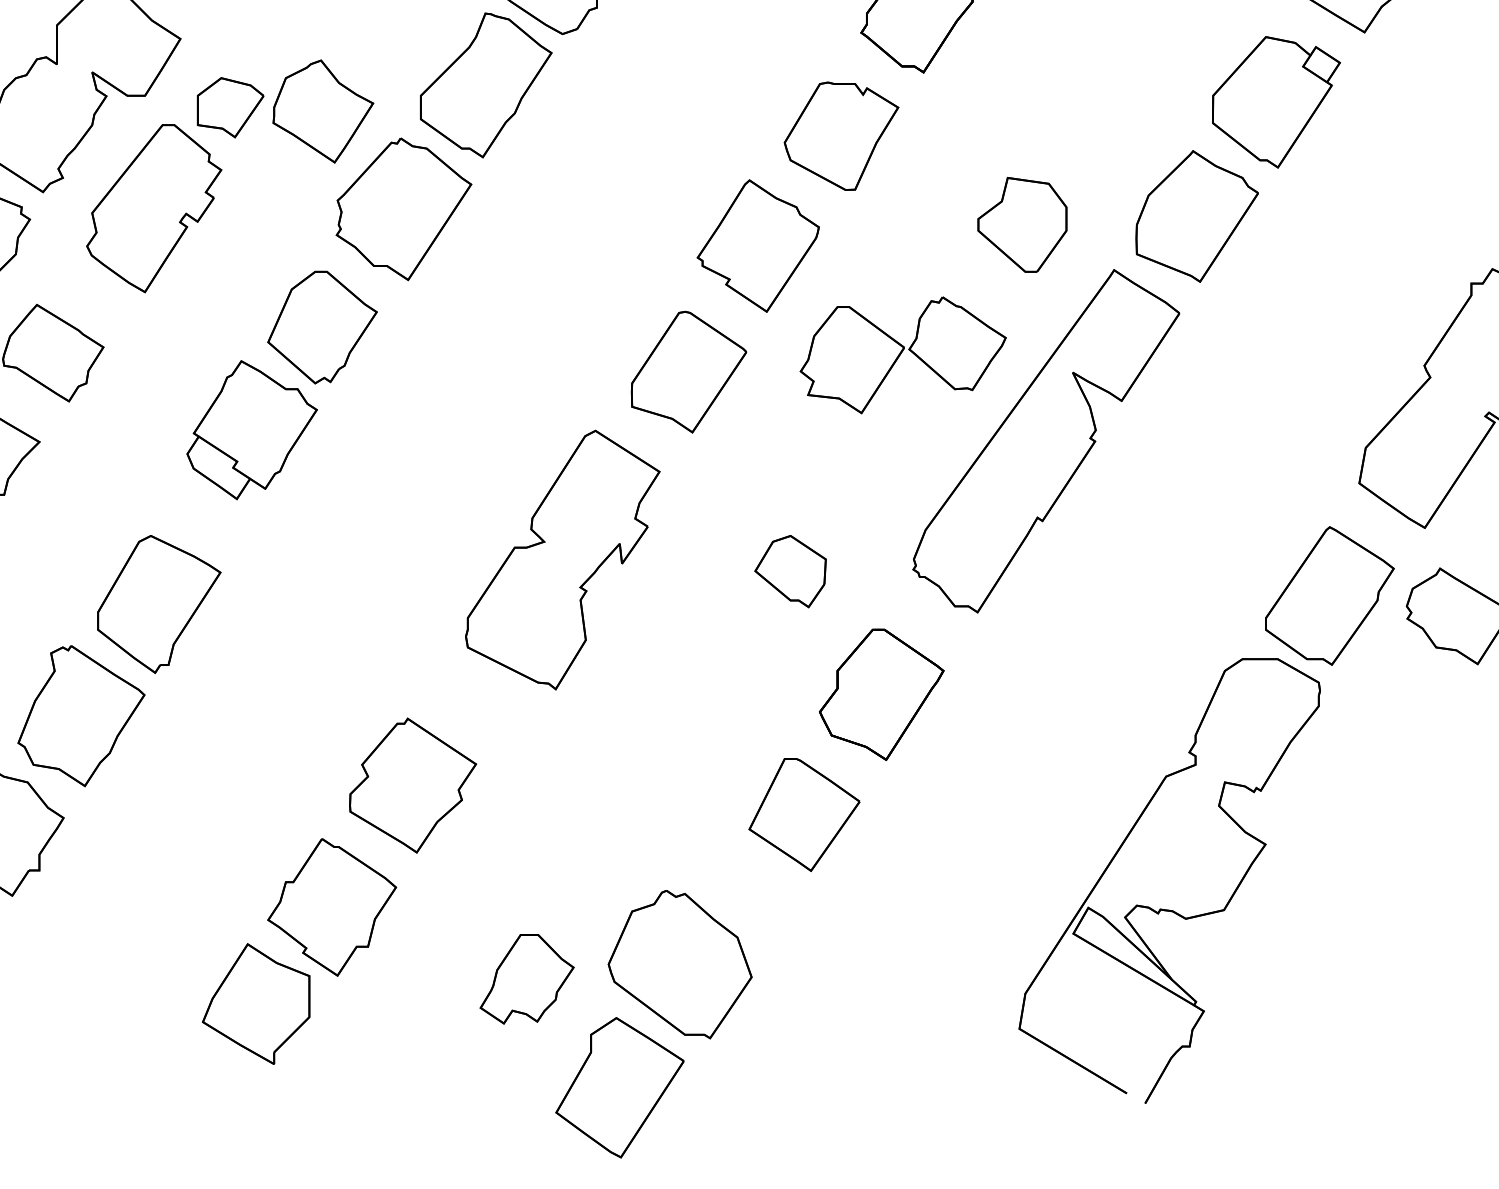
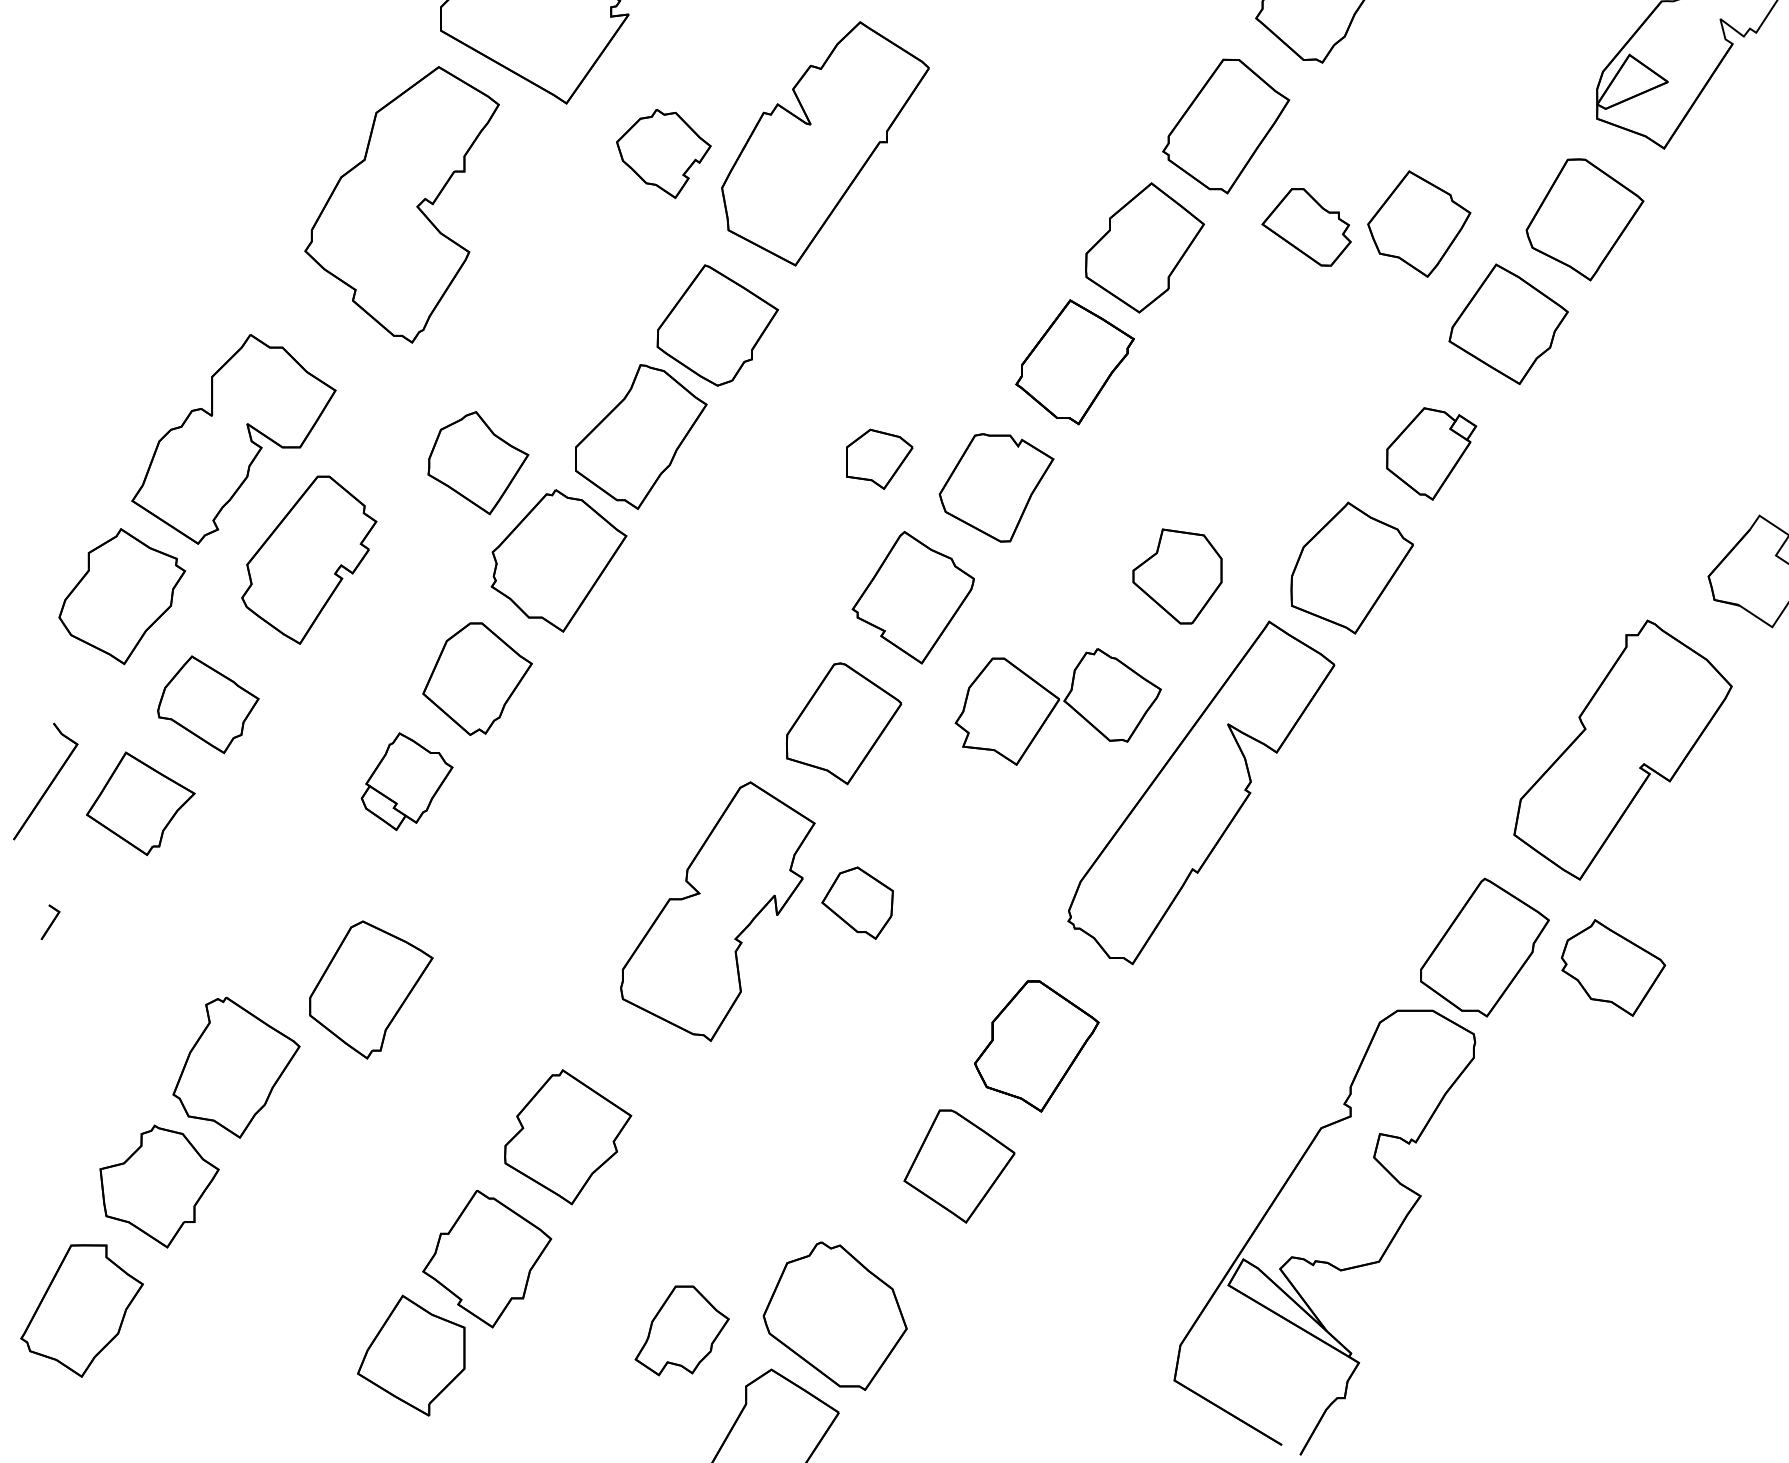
part: (1276, 101) -> (1431, 453), size x0.7
part: (230, 106) -> (879, 458), moved
part: (251, 429) -> (406, 781), size x0.7
part: (790, 570) -> (857, 902), moved
part: (159, 603) -> (371, 989), moved

